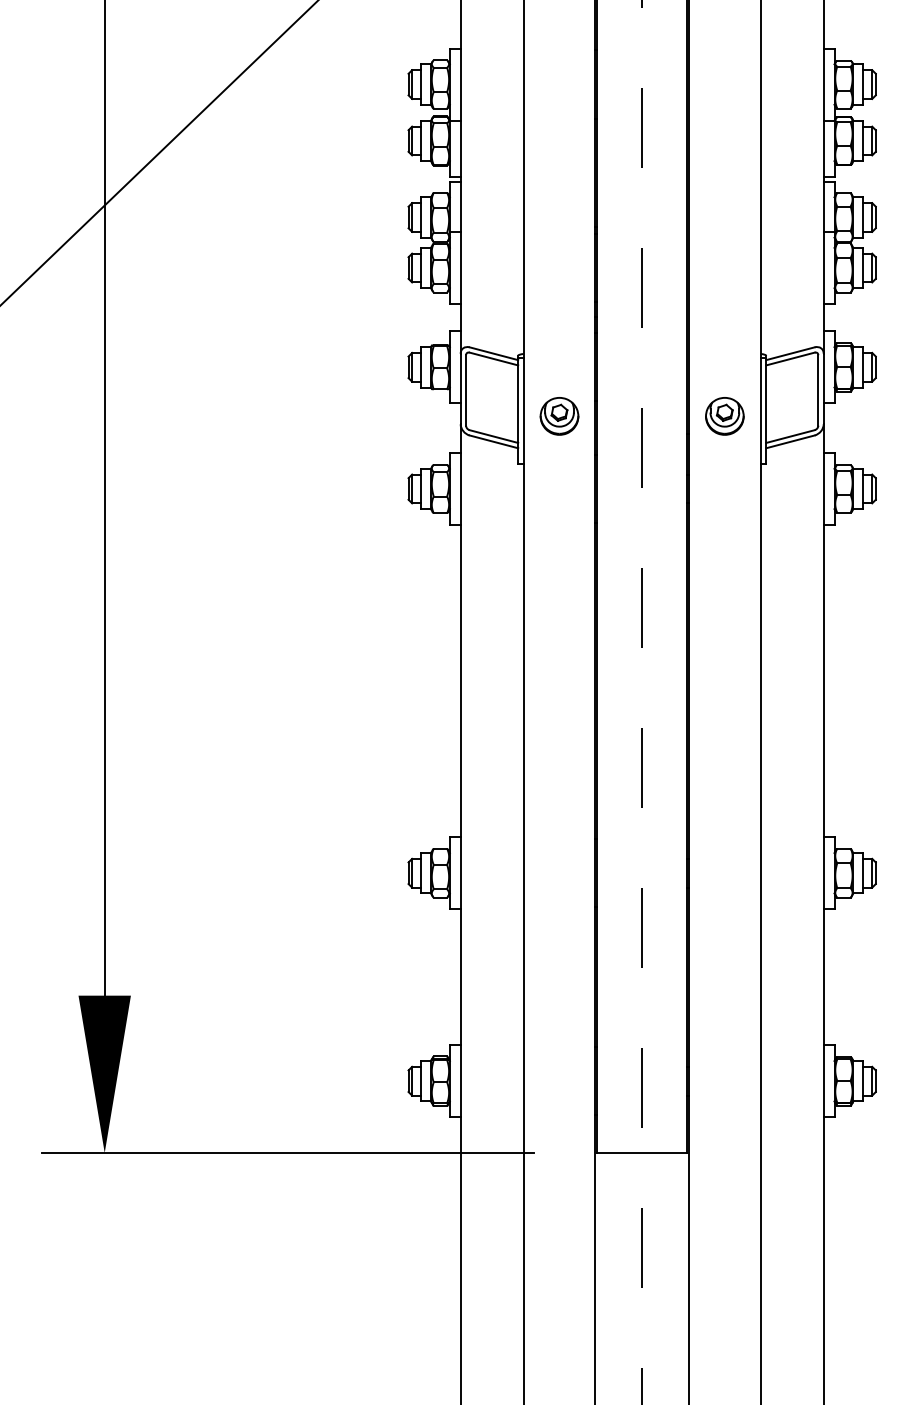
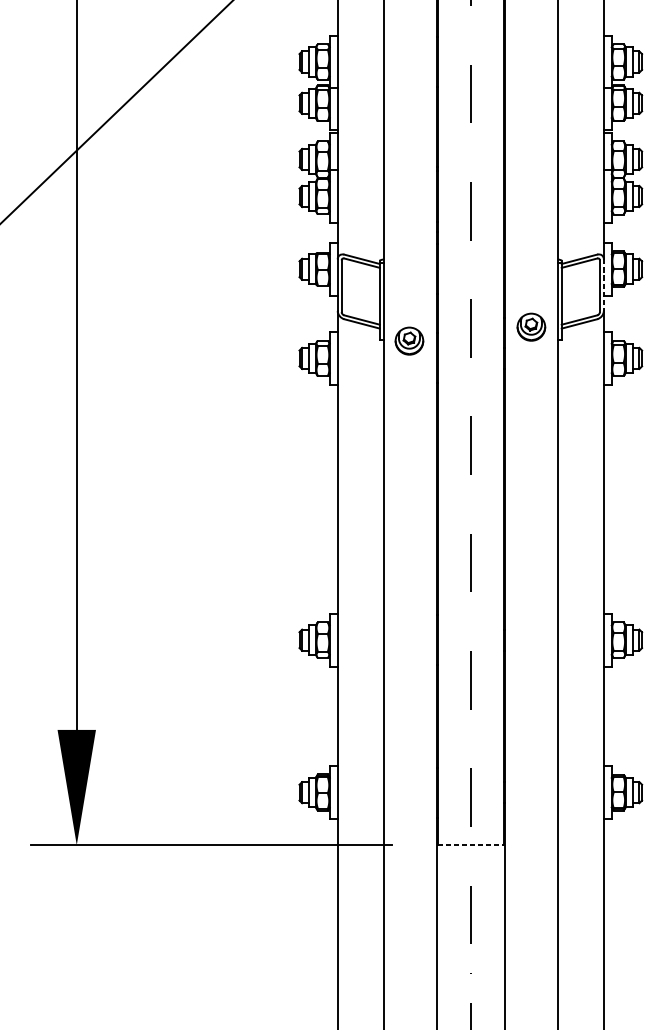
line: (823, 389) -> (603, 285), solid -> dashed
part: (559, 416) -> (409, 341), moved
part: (724, 416) -> (531, 327), moved
line: (642, 1152) -> (471, 844), solid -> dashed

